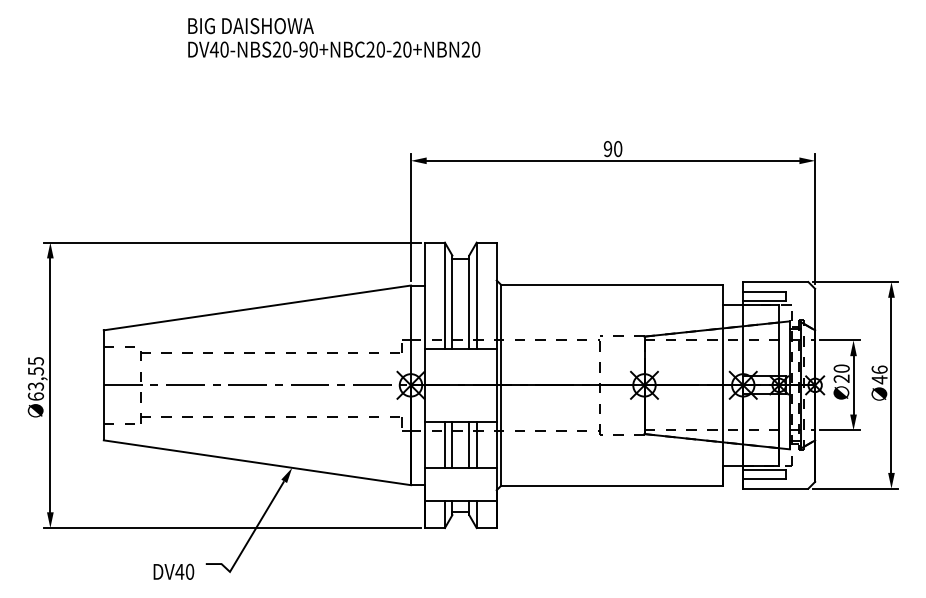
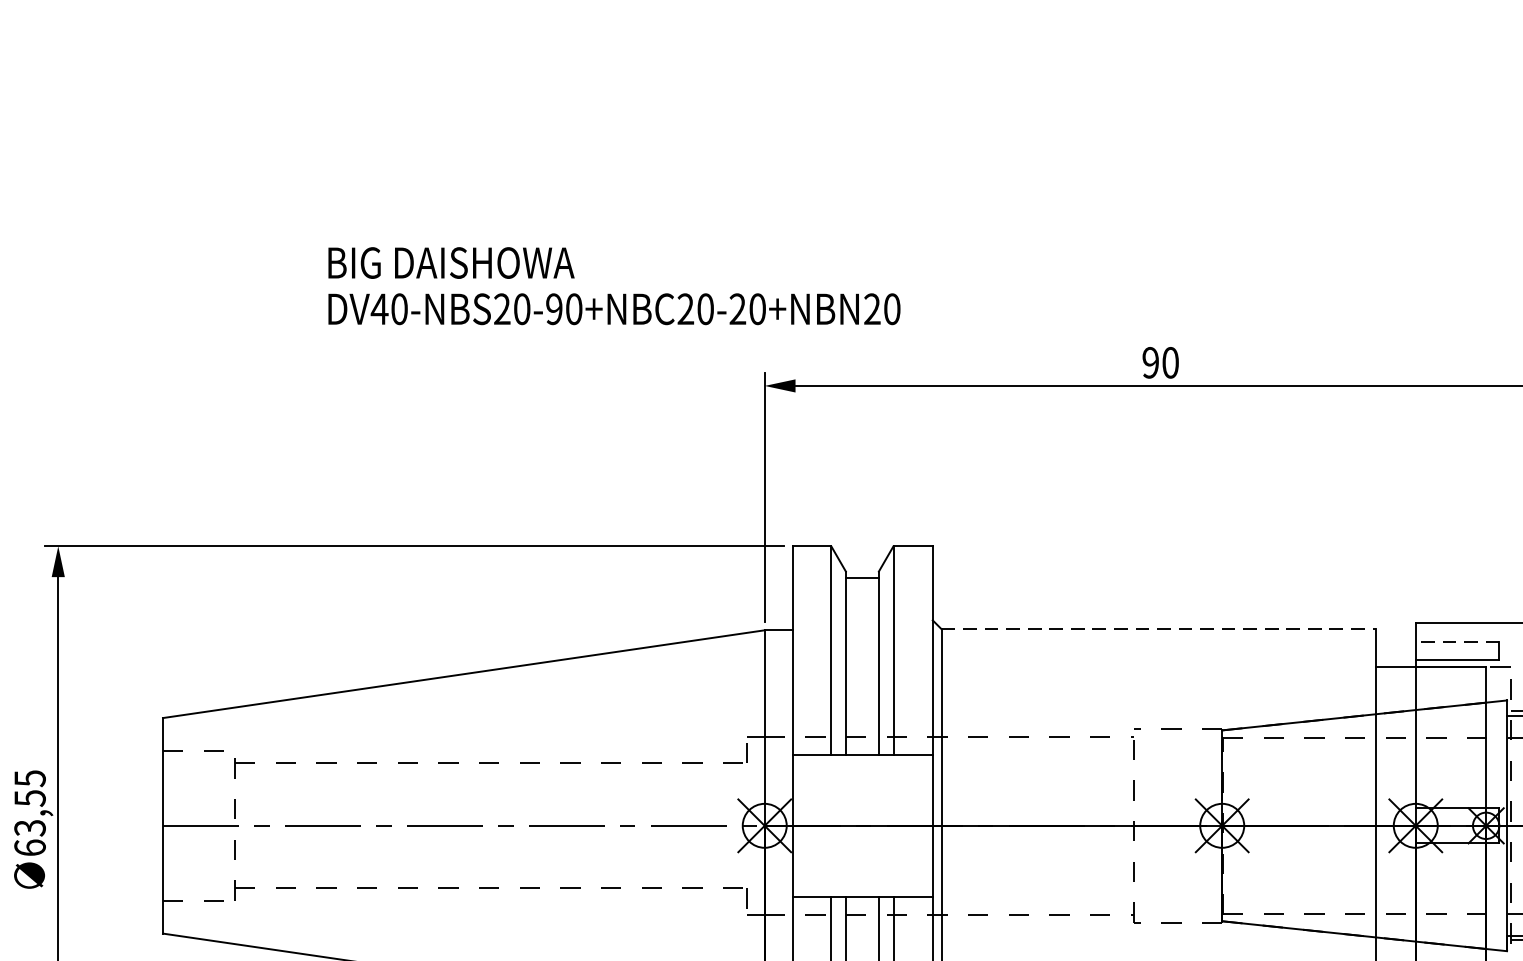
text: (334, 37) -> (614, 285), moved
line: (612, 284) -> (1159, 628), solid -> dashed
line: (764, 291) -> (1457, 641), solid -> dashed

